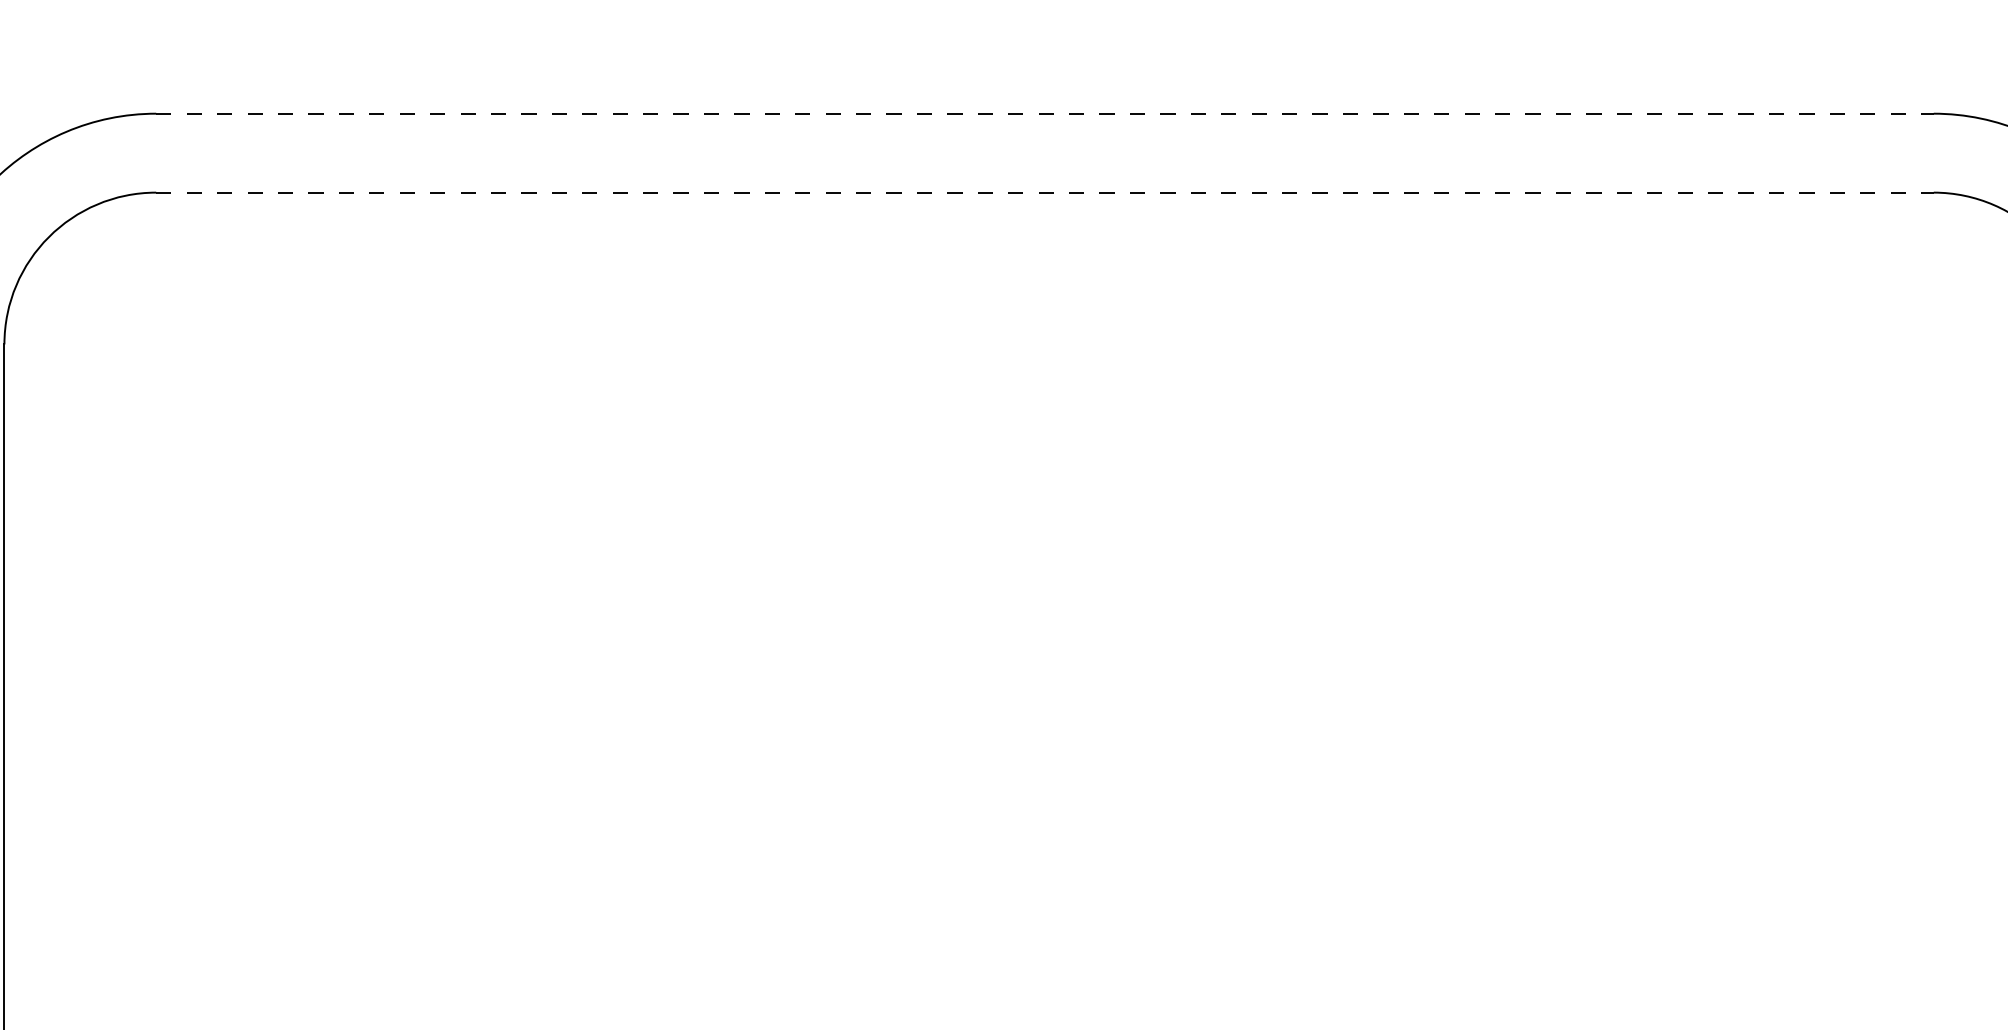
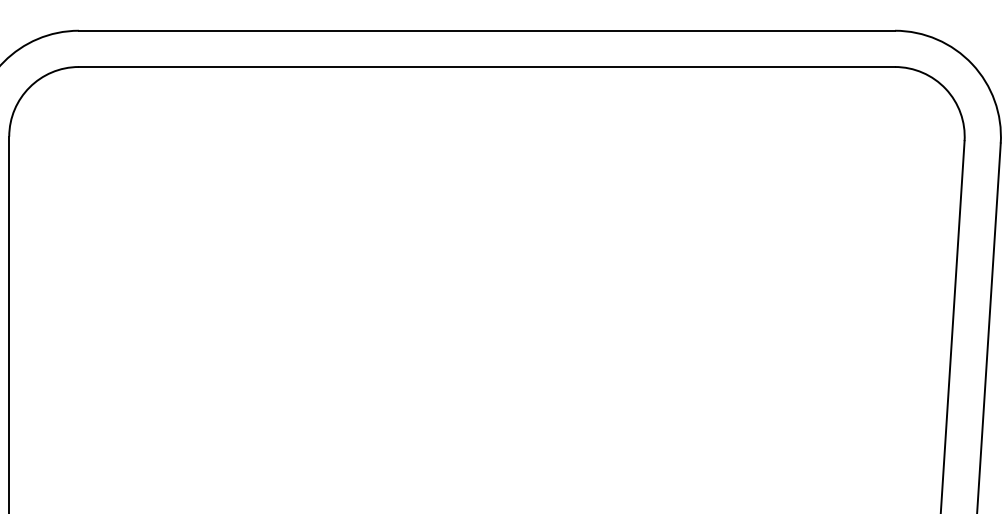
line: (1046, 113) -> (487, 30), dashed -> solid
line: (1046, 193) -> (487, 67), dashed -> solid

